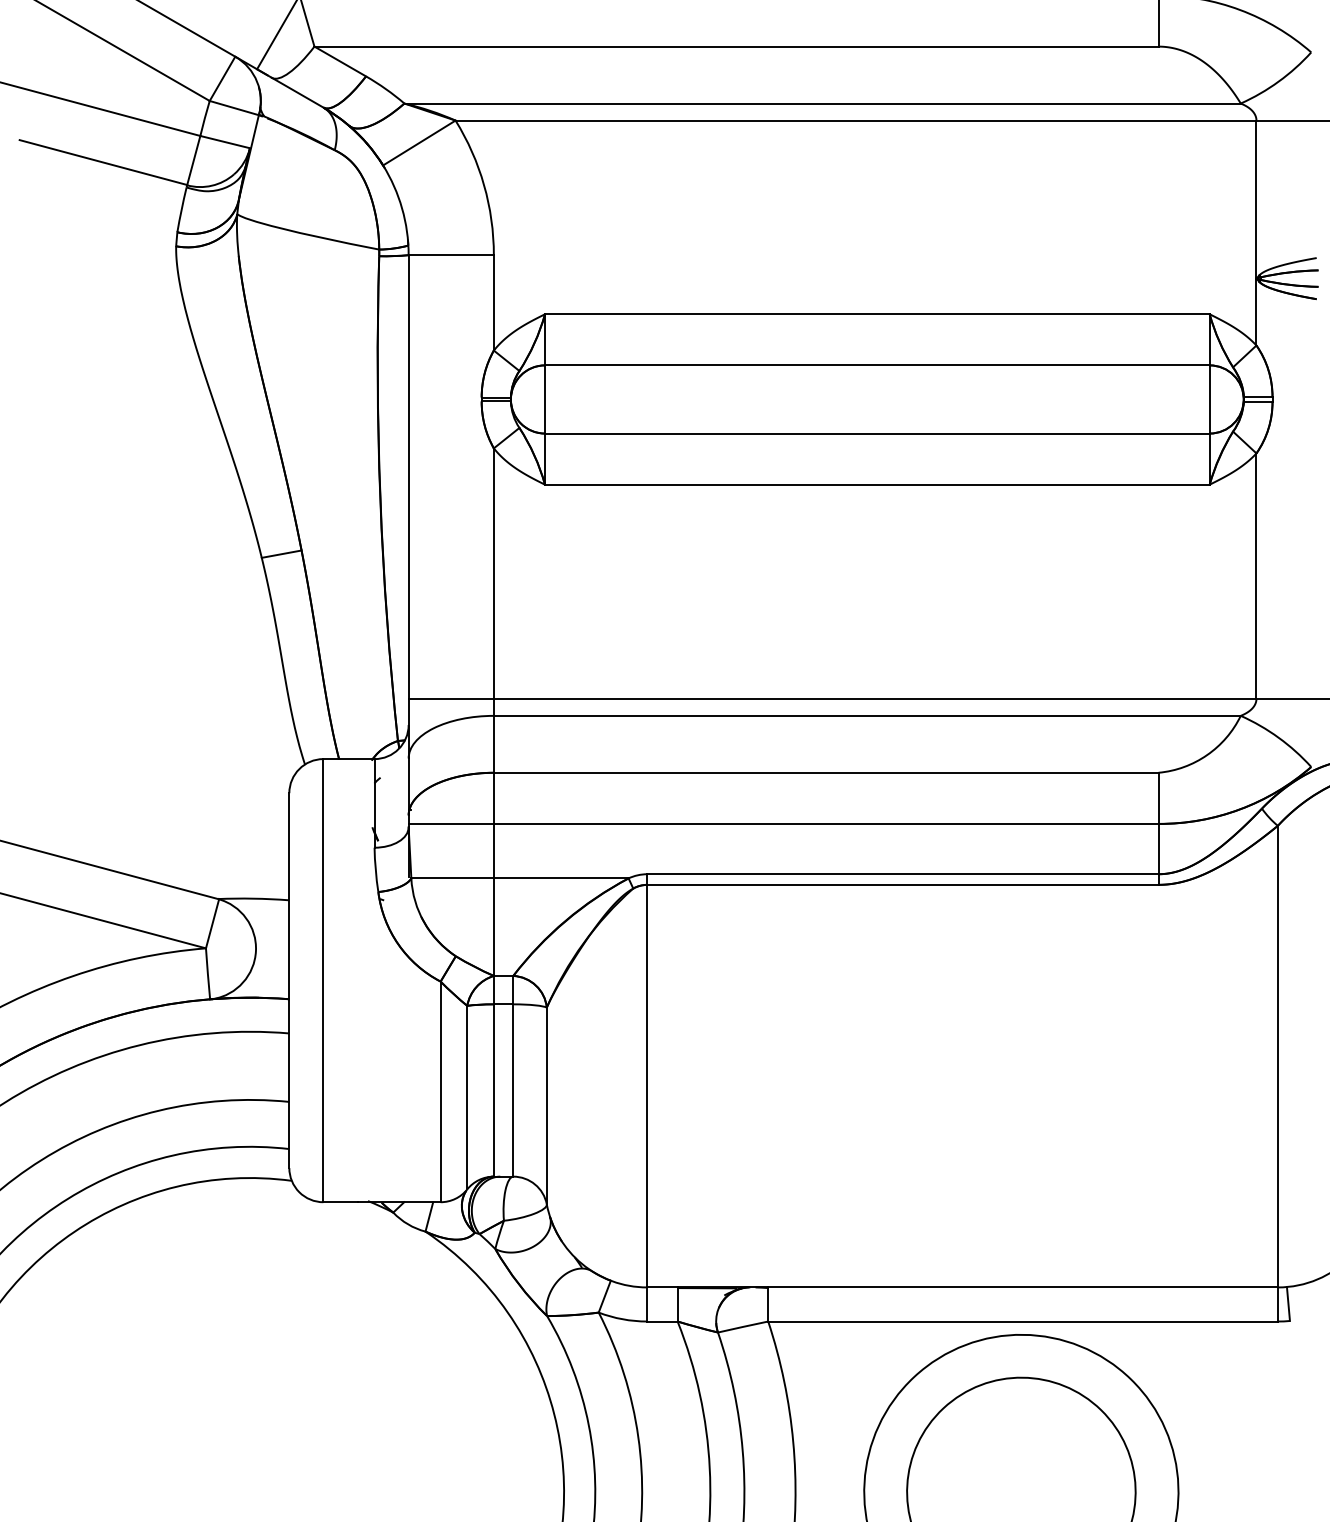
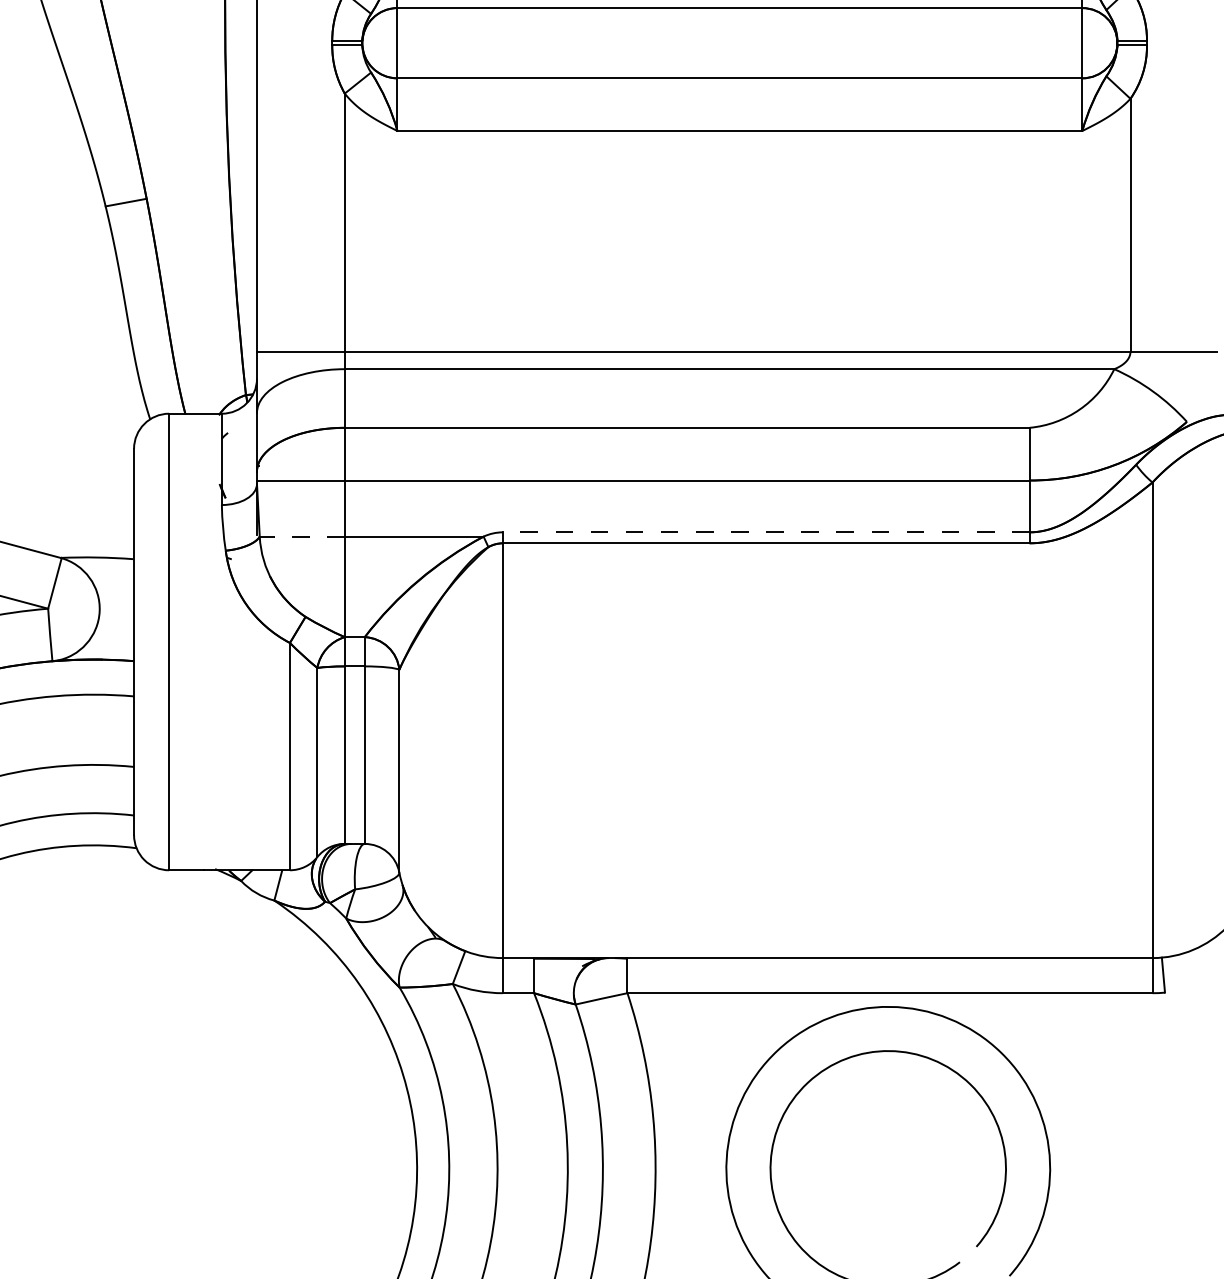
line: (902, 874) -> (765, 532), solid -> dashed
line: (452, 878) -> (302, 536), solid -> dashed

